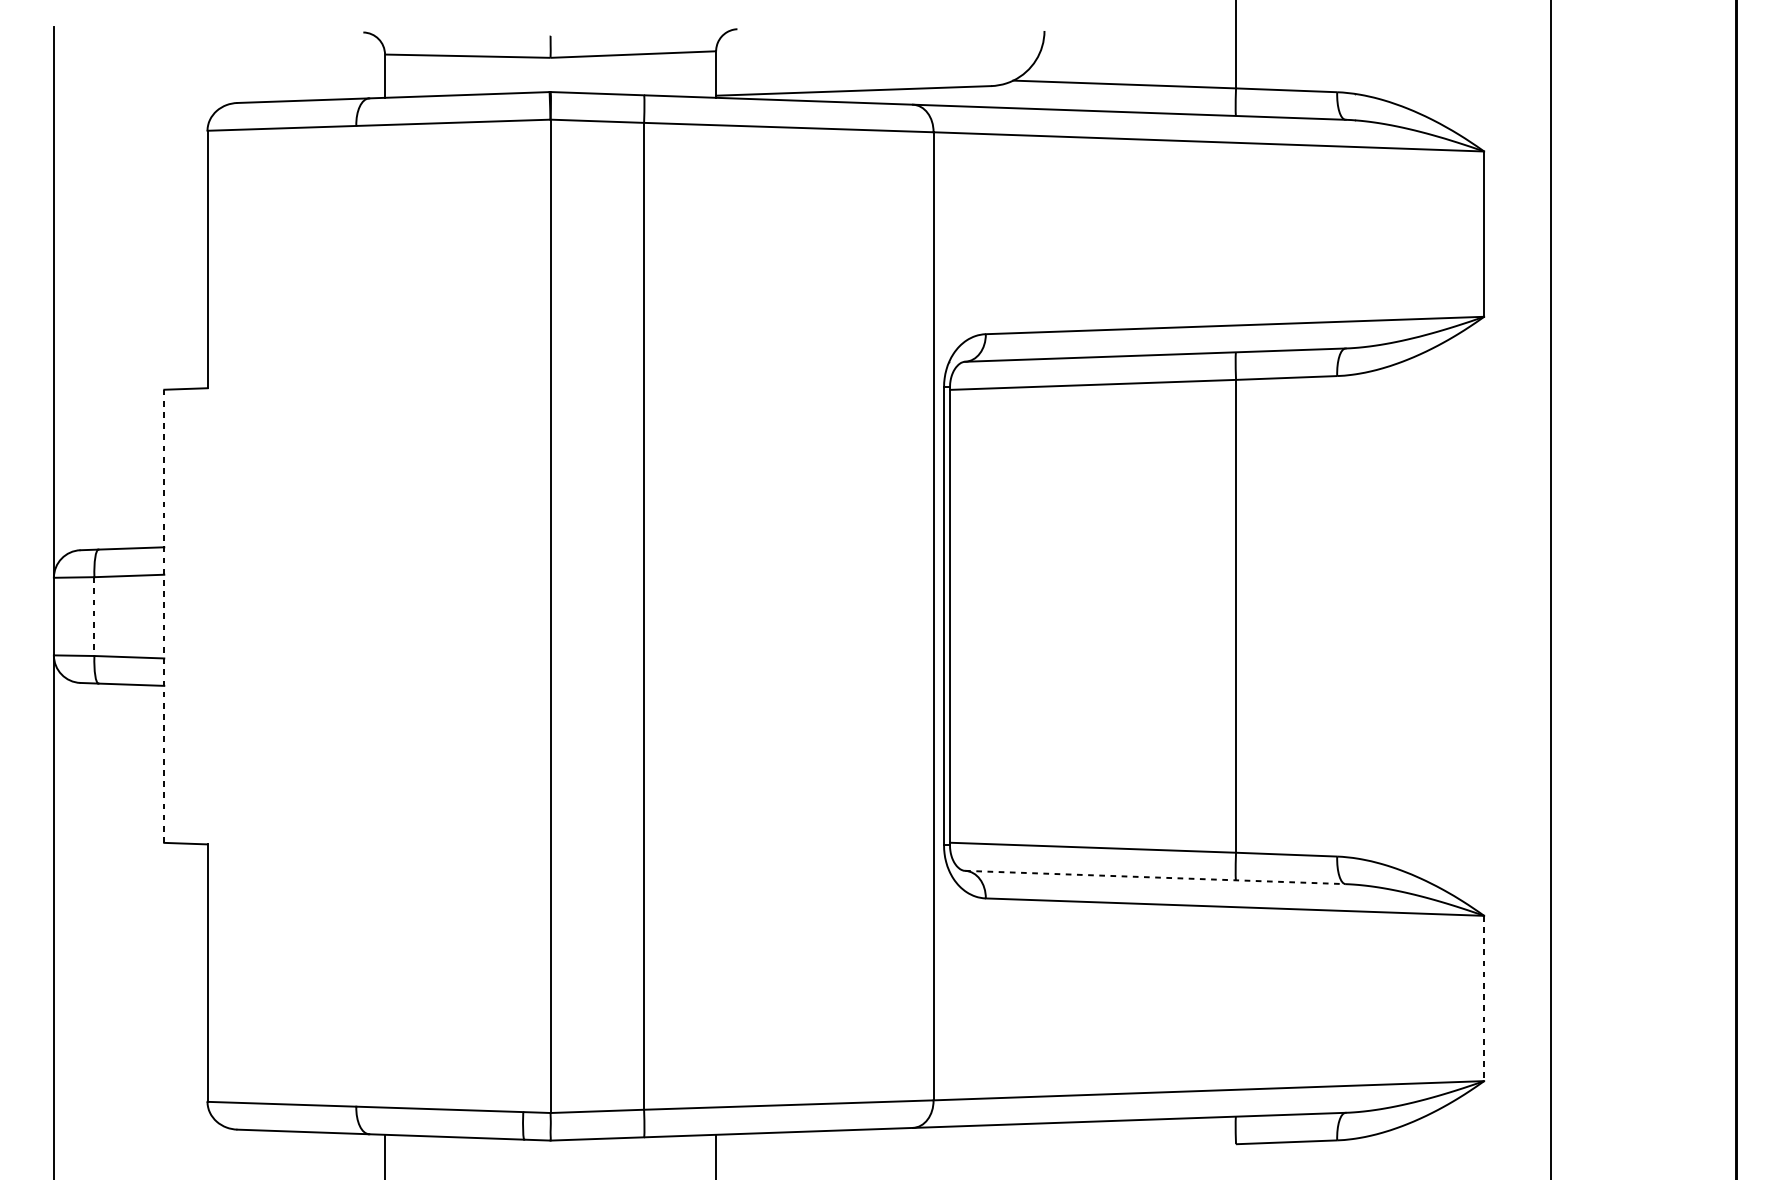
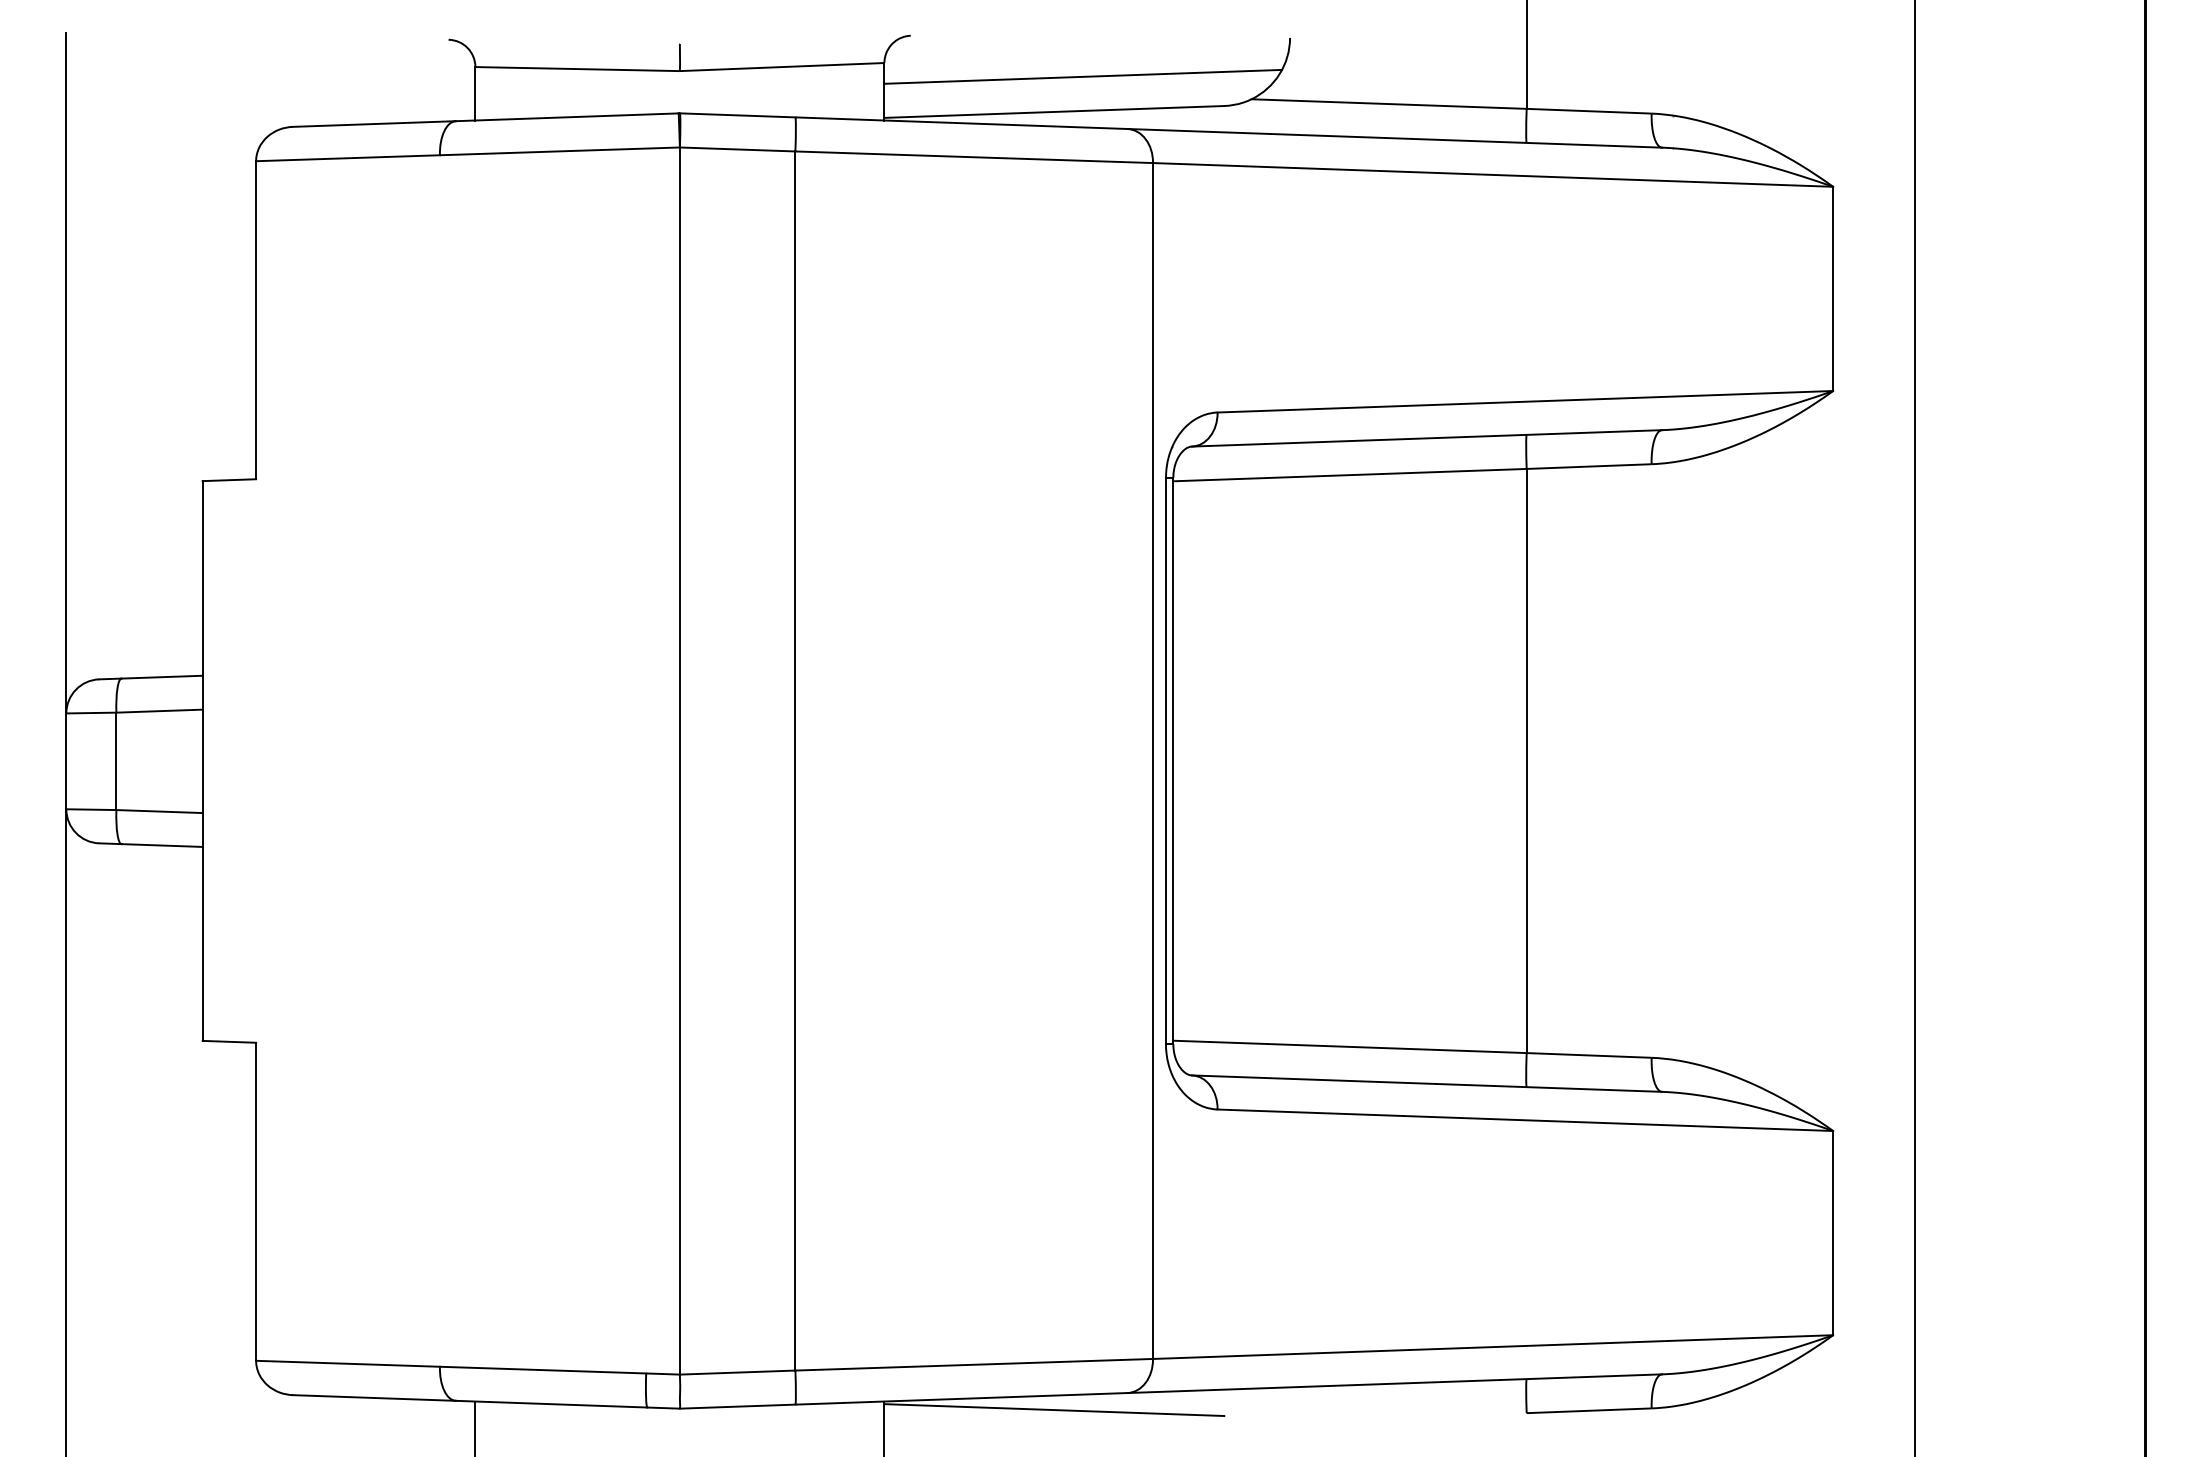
line: (877, 62) -> (1083, 76), added
line: (94, 616) -> (116, 761), dashed -> solid
line: (164, 616) -> (202, 761), dashed -> solid
line: (1155, 877) -> (1427, 1083), dashed -> solid
line: (1484, 998) -> (1833, 1233), dashed -> solid
line: (853, 1142) -> (1054, 1410), added

